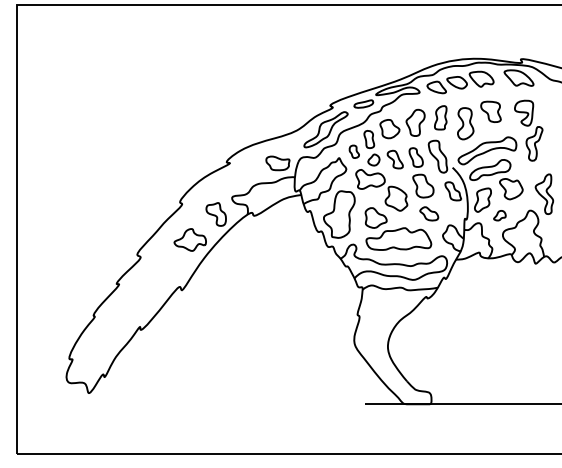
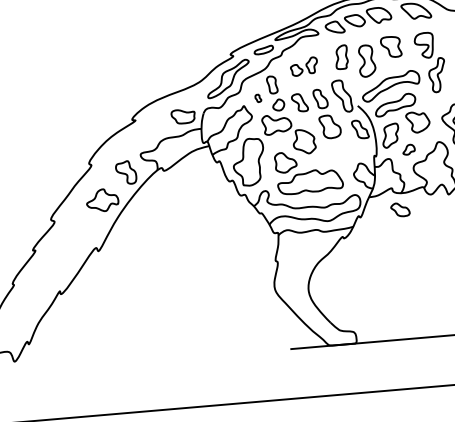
part: (402, 123) -> (304, 66), size x0.6
part: (353, 151) -> (257, 98), size x0.6
part: (429, 213) -> (400, 209), moved

